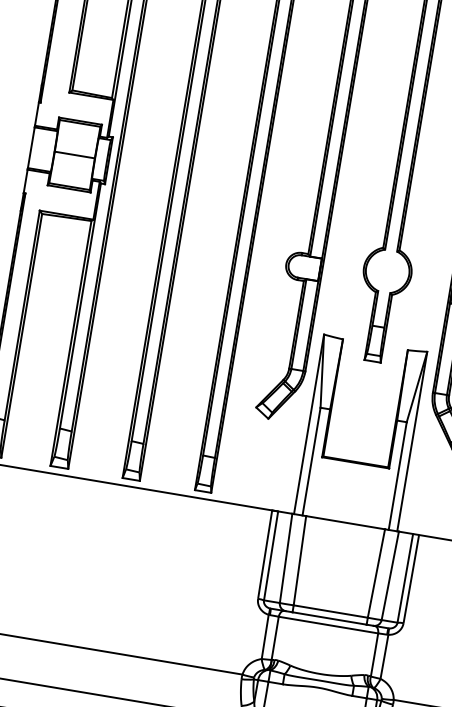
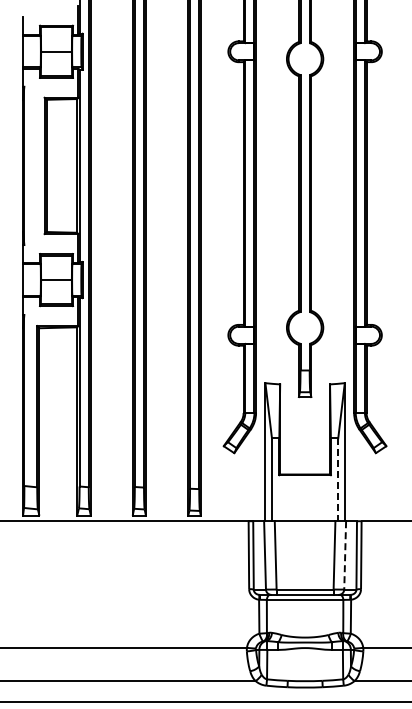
line: (397, 477) -> (338, 480), solid -> dashed
line: (390, 576) -> (345, 555), solid -> dashed

